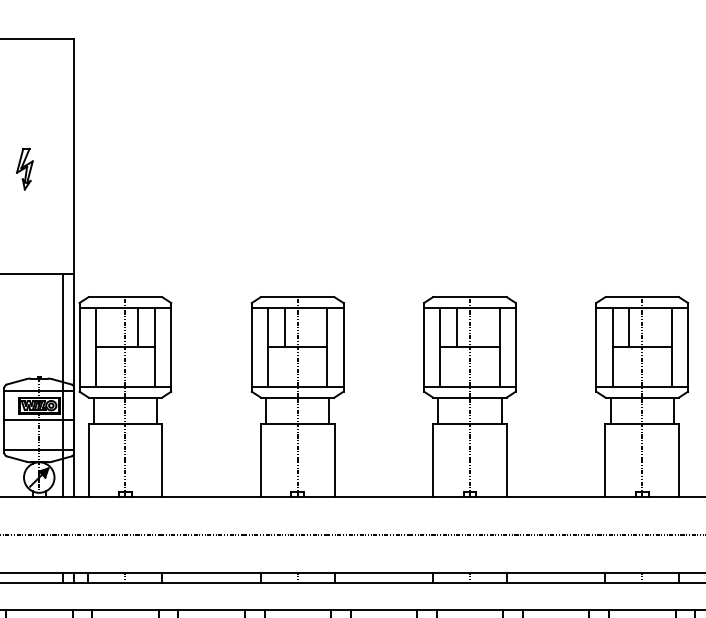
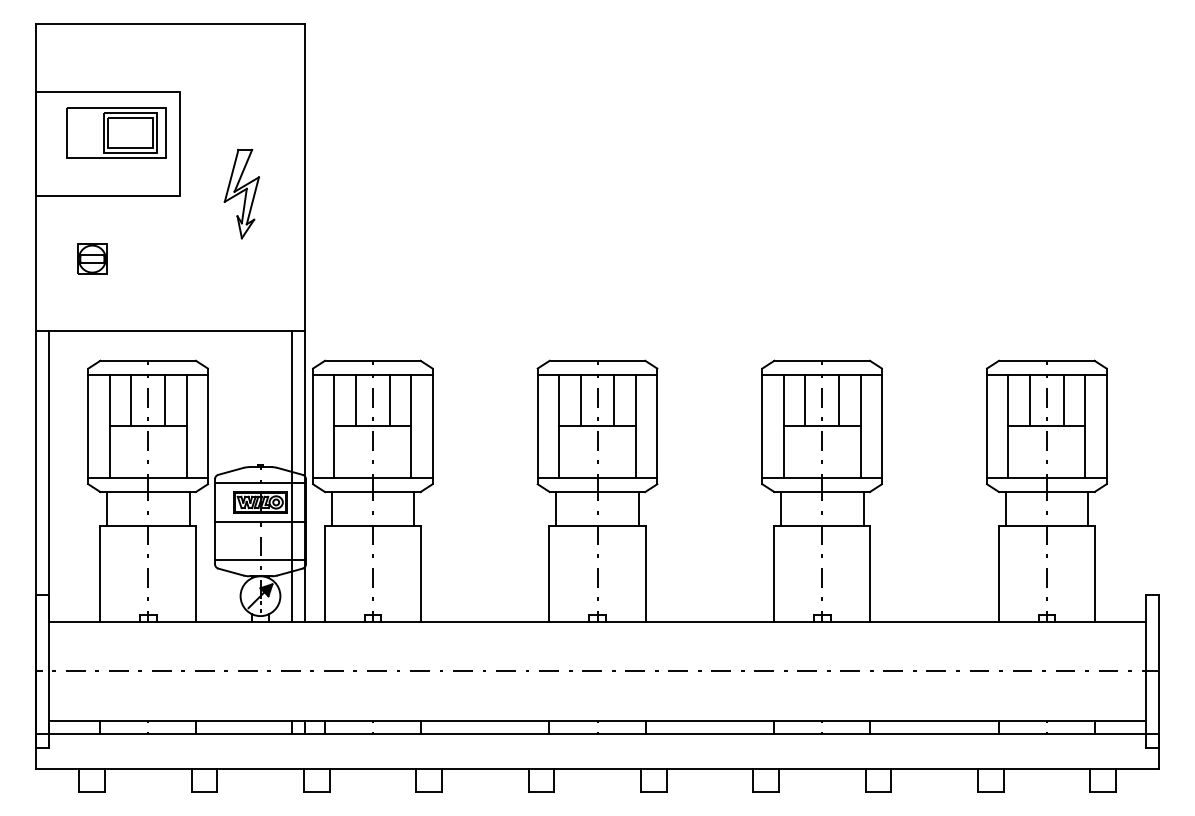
part: (24, 168) -> (241, 193), size x1.67
line: (112, 327) -> (355, 400), added
line: (310, 327) -> (614, 400), added
line: (483, 327) -> (839, 400), added
line: (655, 327) -> (1063, 400), added

